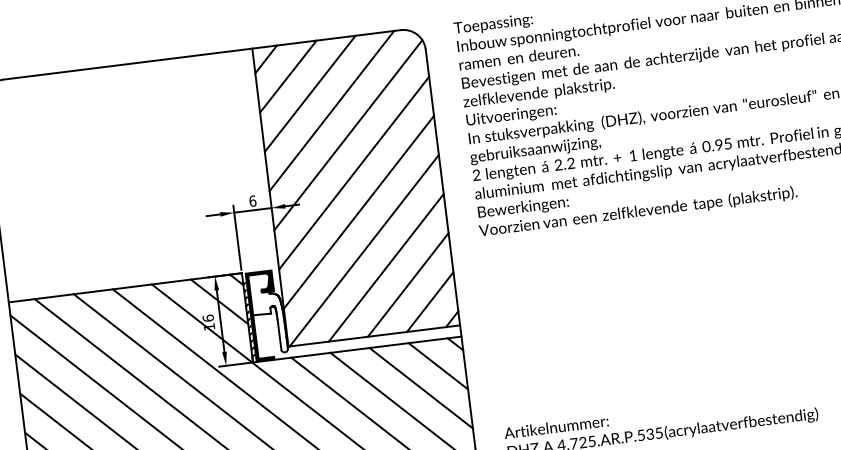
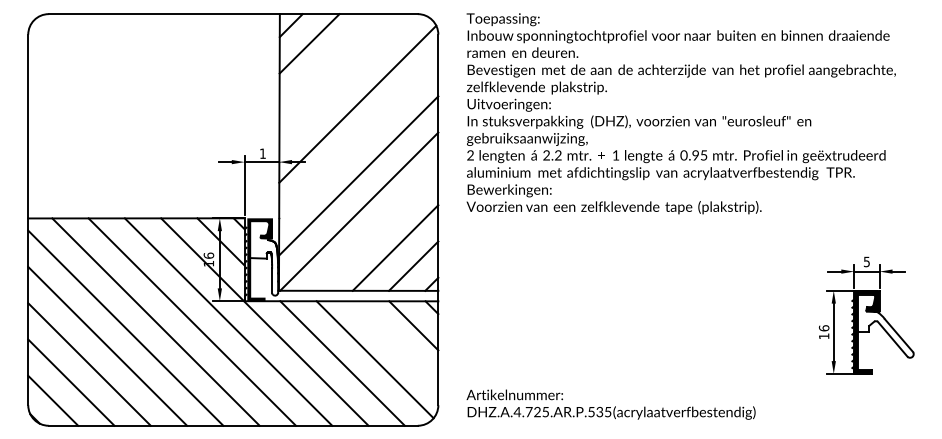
line: (309, 93) -> (327, 61), removed
line: (331, 111) -> (345, 80), removed
line: (353, 173) -> (358, 139), removed
text: (252, 201) -> (262, 153), 6 -> 1
line: (386, 267) -> (377, 229), removed
line: (421, 387) -> (395, 343), removed

